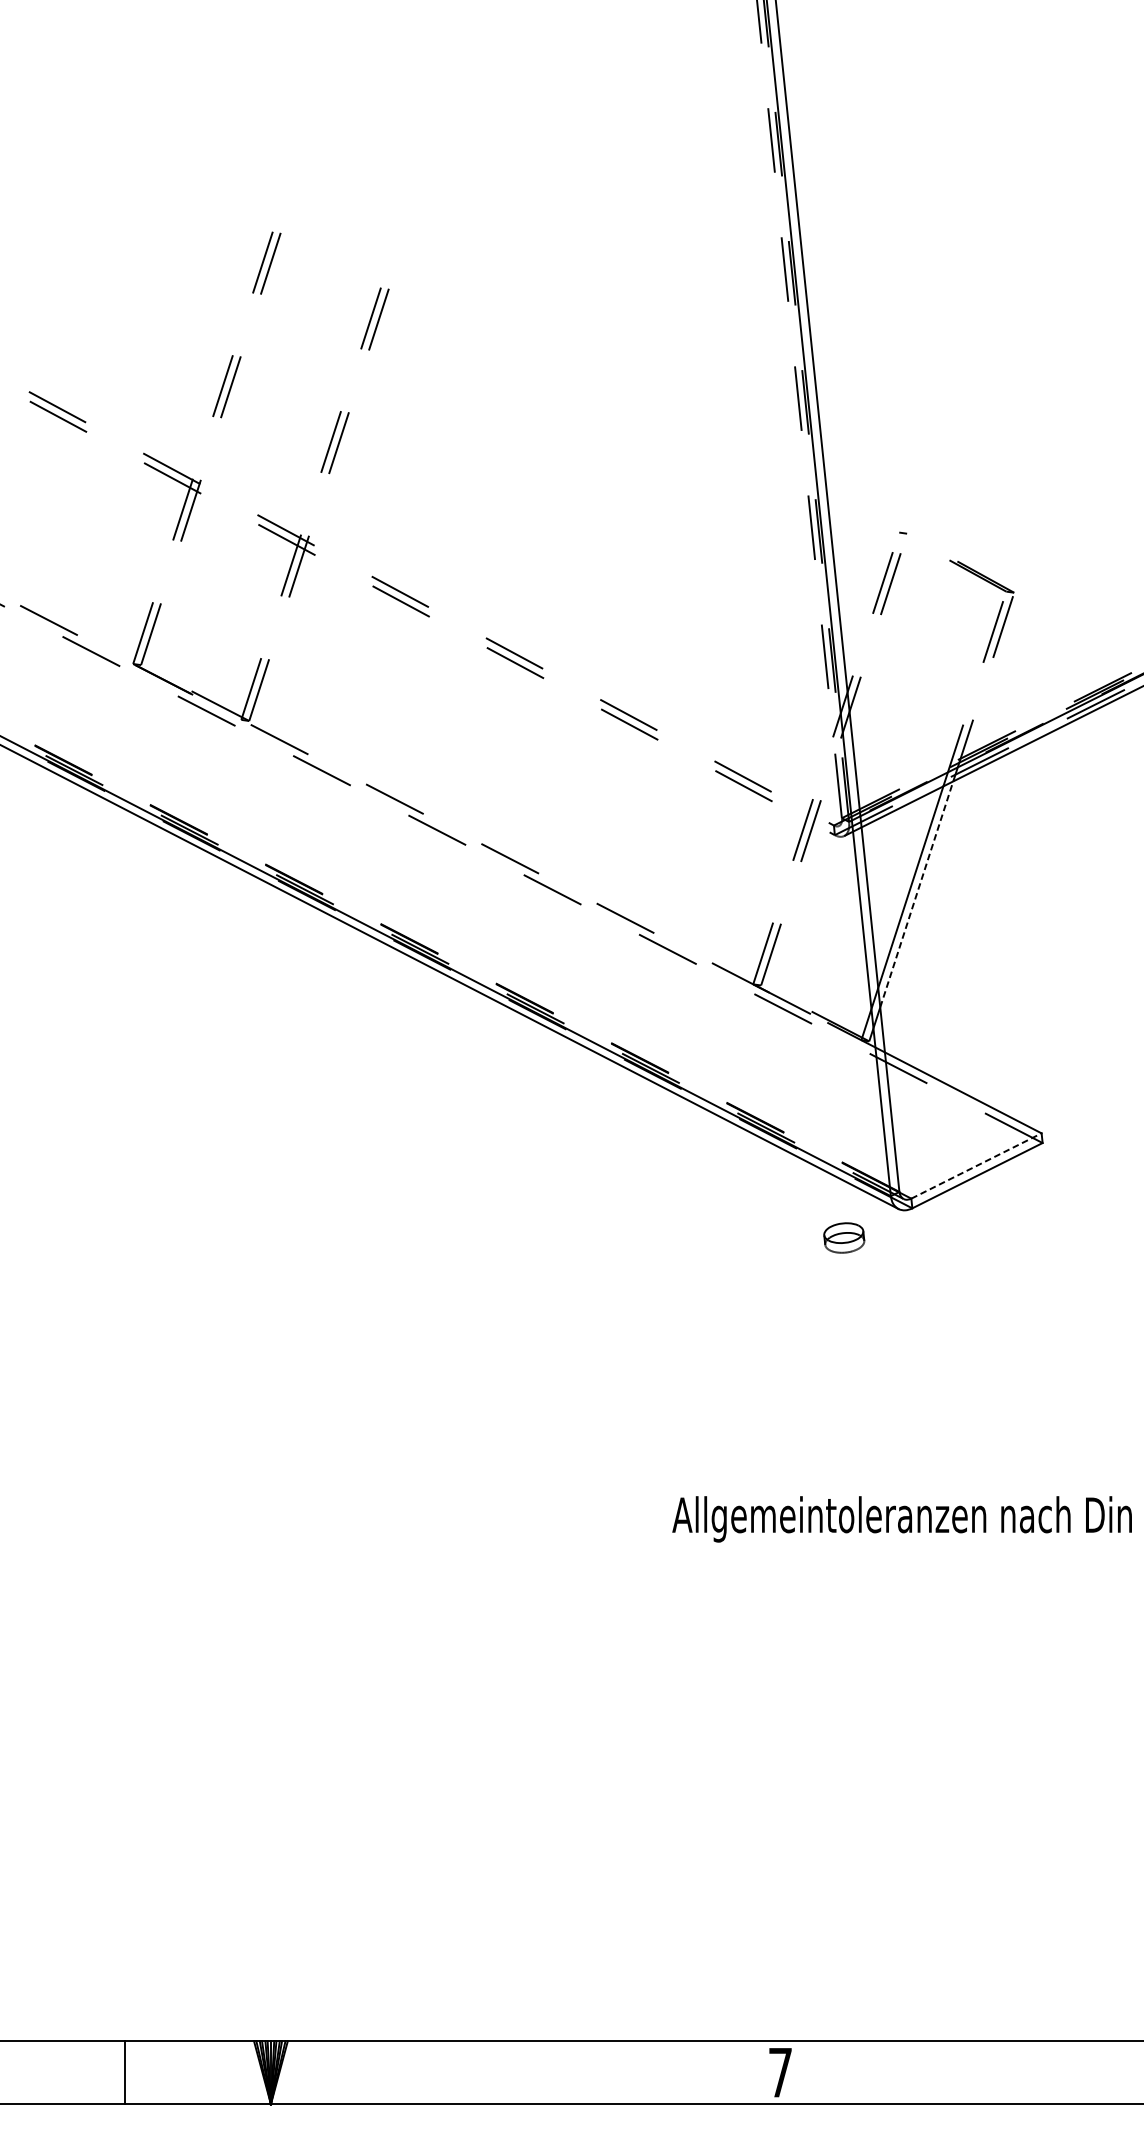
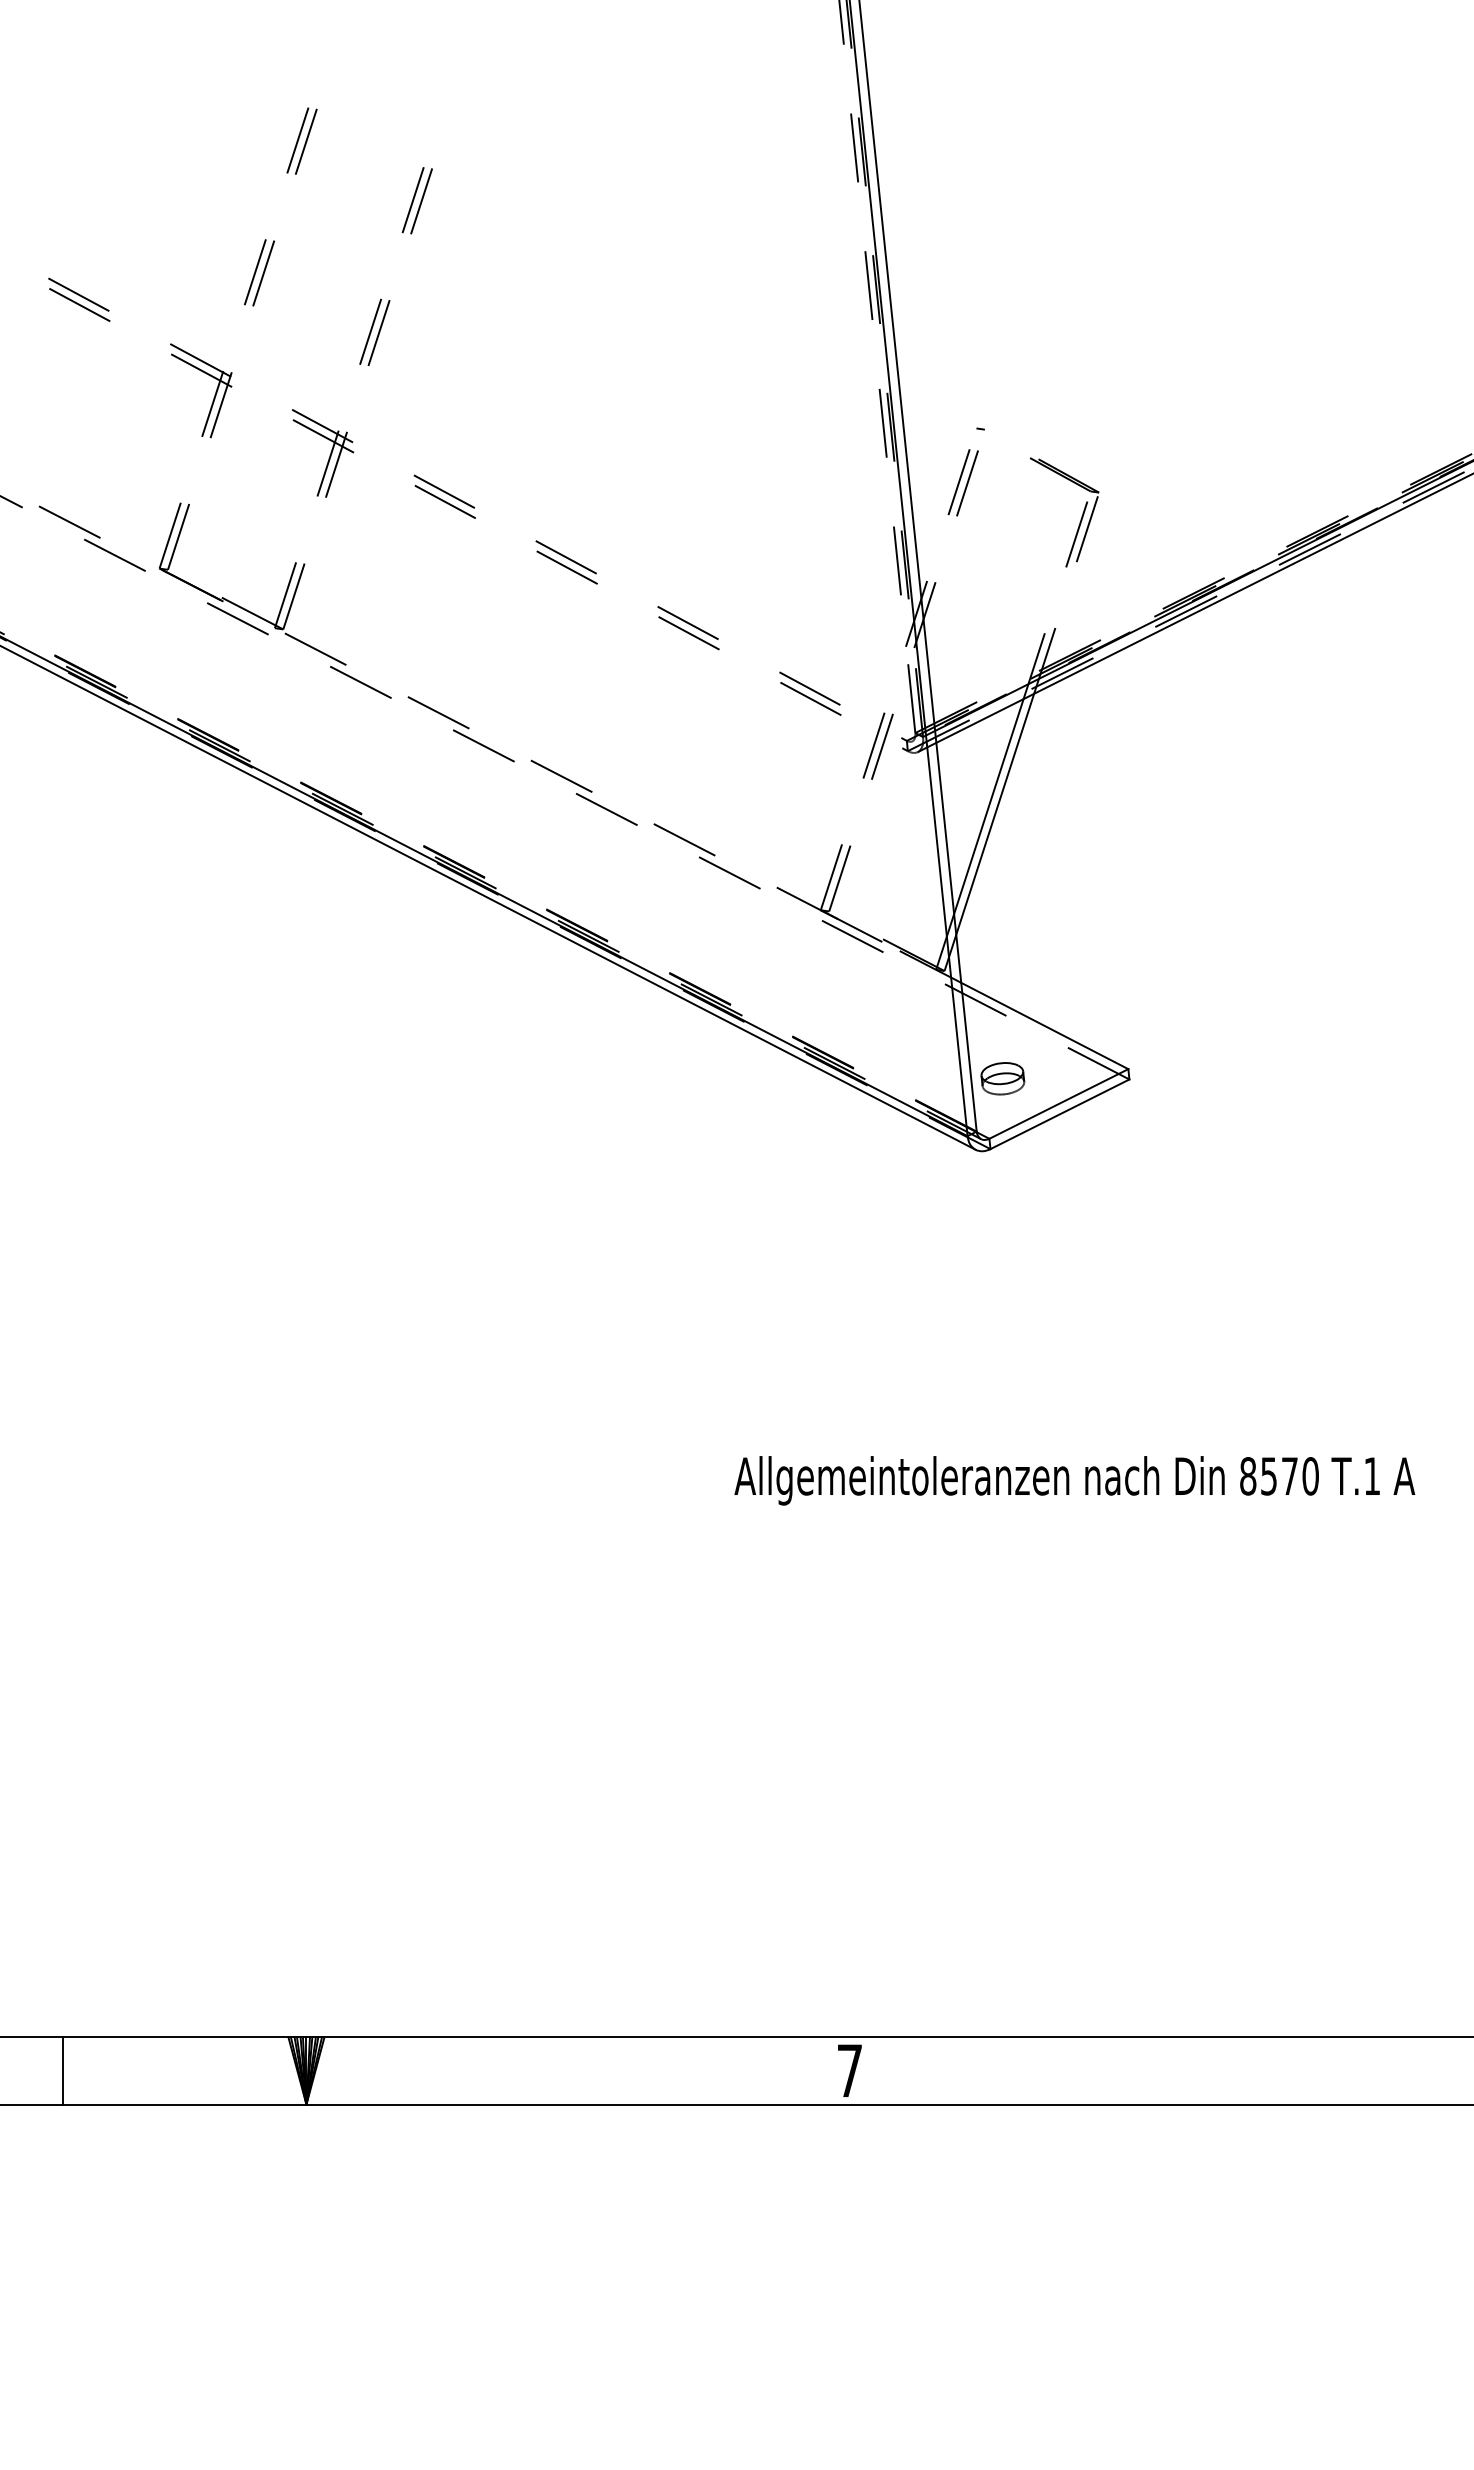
line: (917, 894) -> (995, 814), dashed -> solid
line: (976, 1165) -> (1058, 1103), dashed -> solid
part: (843, 1237) -> (1002, 1078), moved
line: (124, 2072) -> (63, 2070), moved

